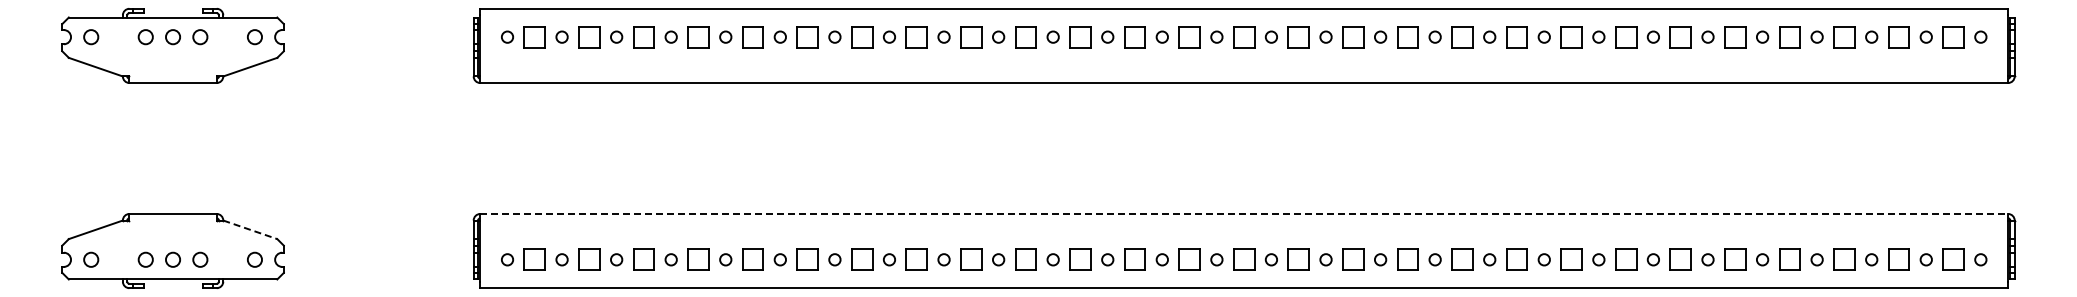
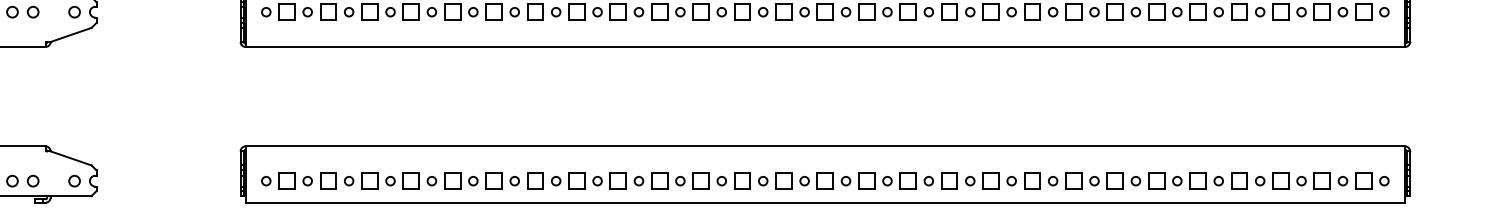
line: (1244, 213) -> (825, 146), dashed -> solid
line: (250, 229) -> (71, 158), dashed -> solid

